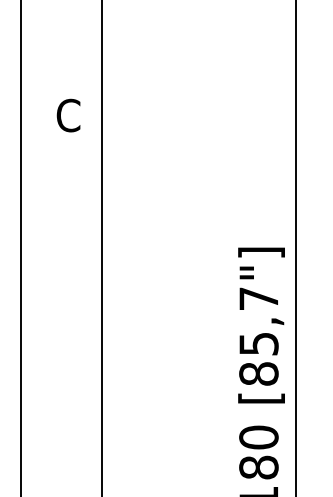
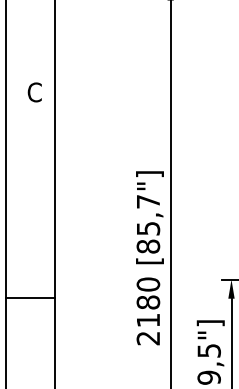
line: (61, 460) -> (30, 298), added

